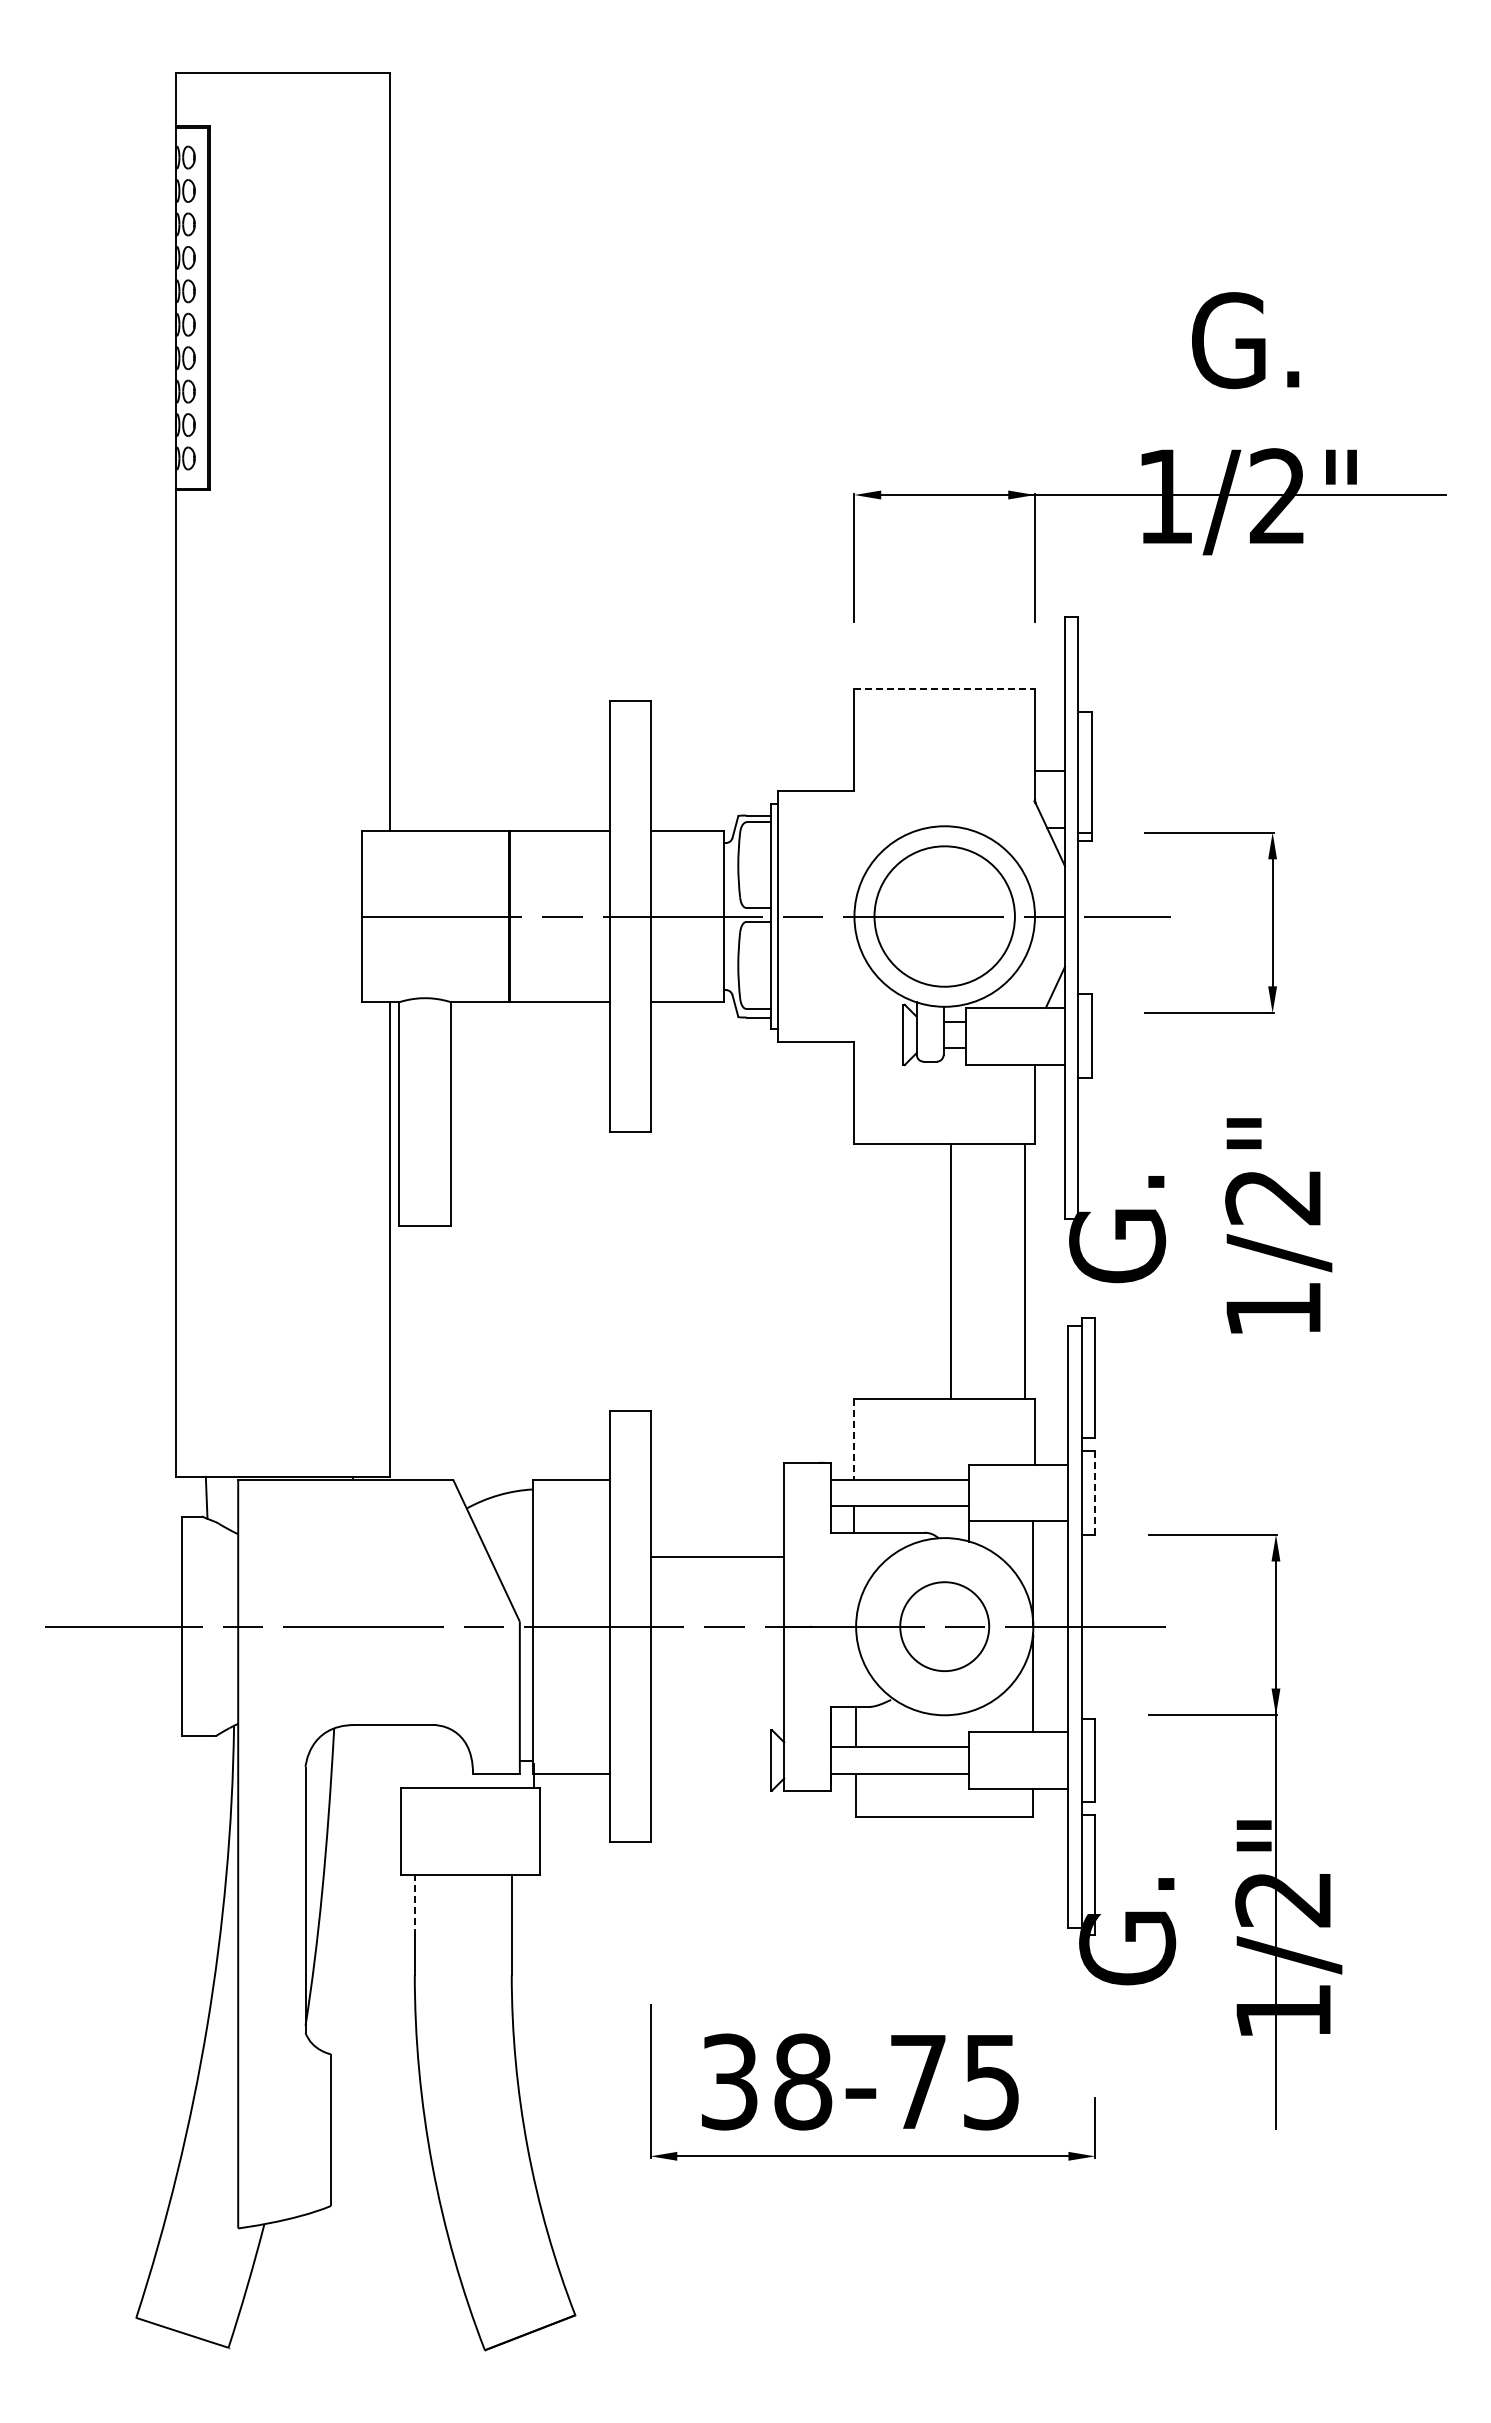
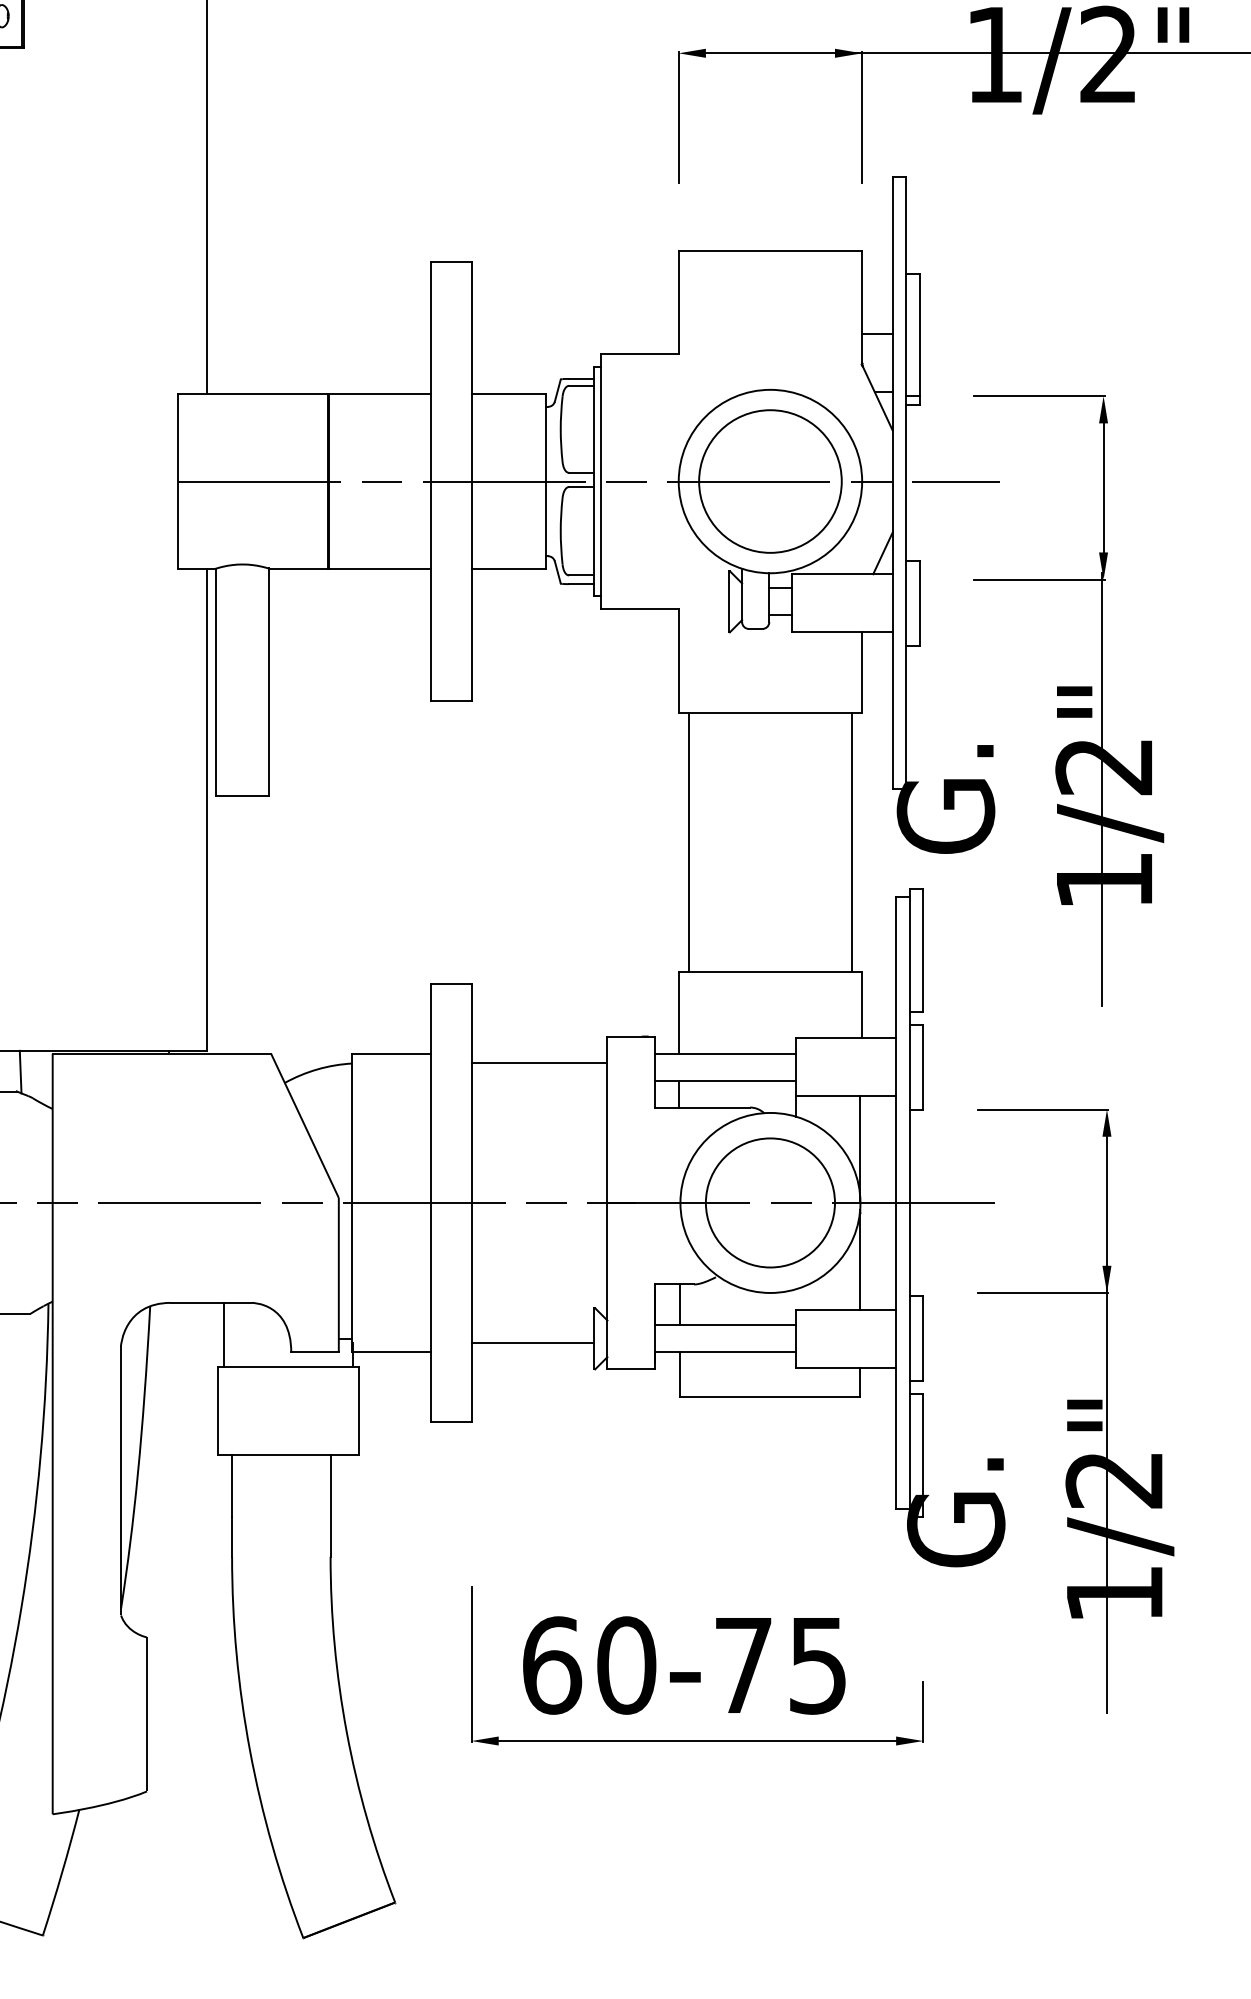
line: (945, 689) -> (771, 250), dashed -> solid
line: (1271, 1219) -> (1102, 789), added
line: (950, 1271) -> (688, 842), moved
line: (854, 1439) -> (678, 1012), dashed -> solid
line: (1095, 1492) -> (923, 1066), dashed -> solid
line: (717, 1556) -> (539, 1062), moved
circle: (944, 1626) -> (770, 1202), size x1.43
line: (407, 1756) -> (224, 1334), added
line: (710, 1764) -> (532, 1342), added
line: (414, 1905) -> (231, 1486), dashed -> solid
text: (766, 2081) -> (589, 1665), 38-75 -> 60-75

